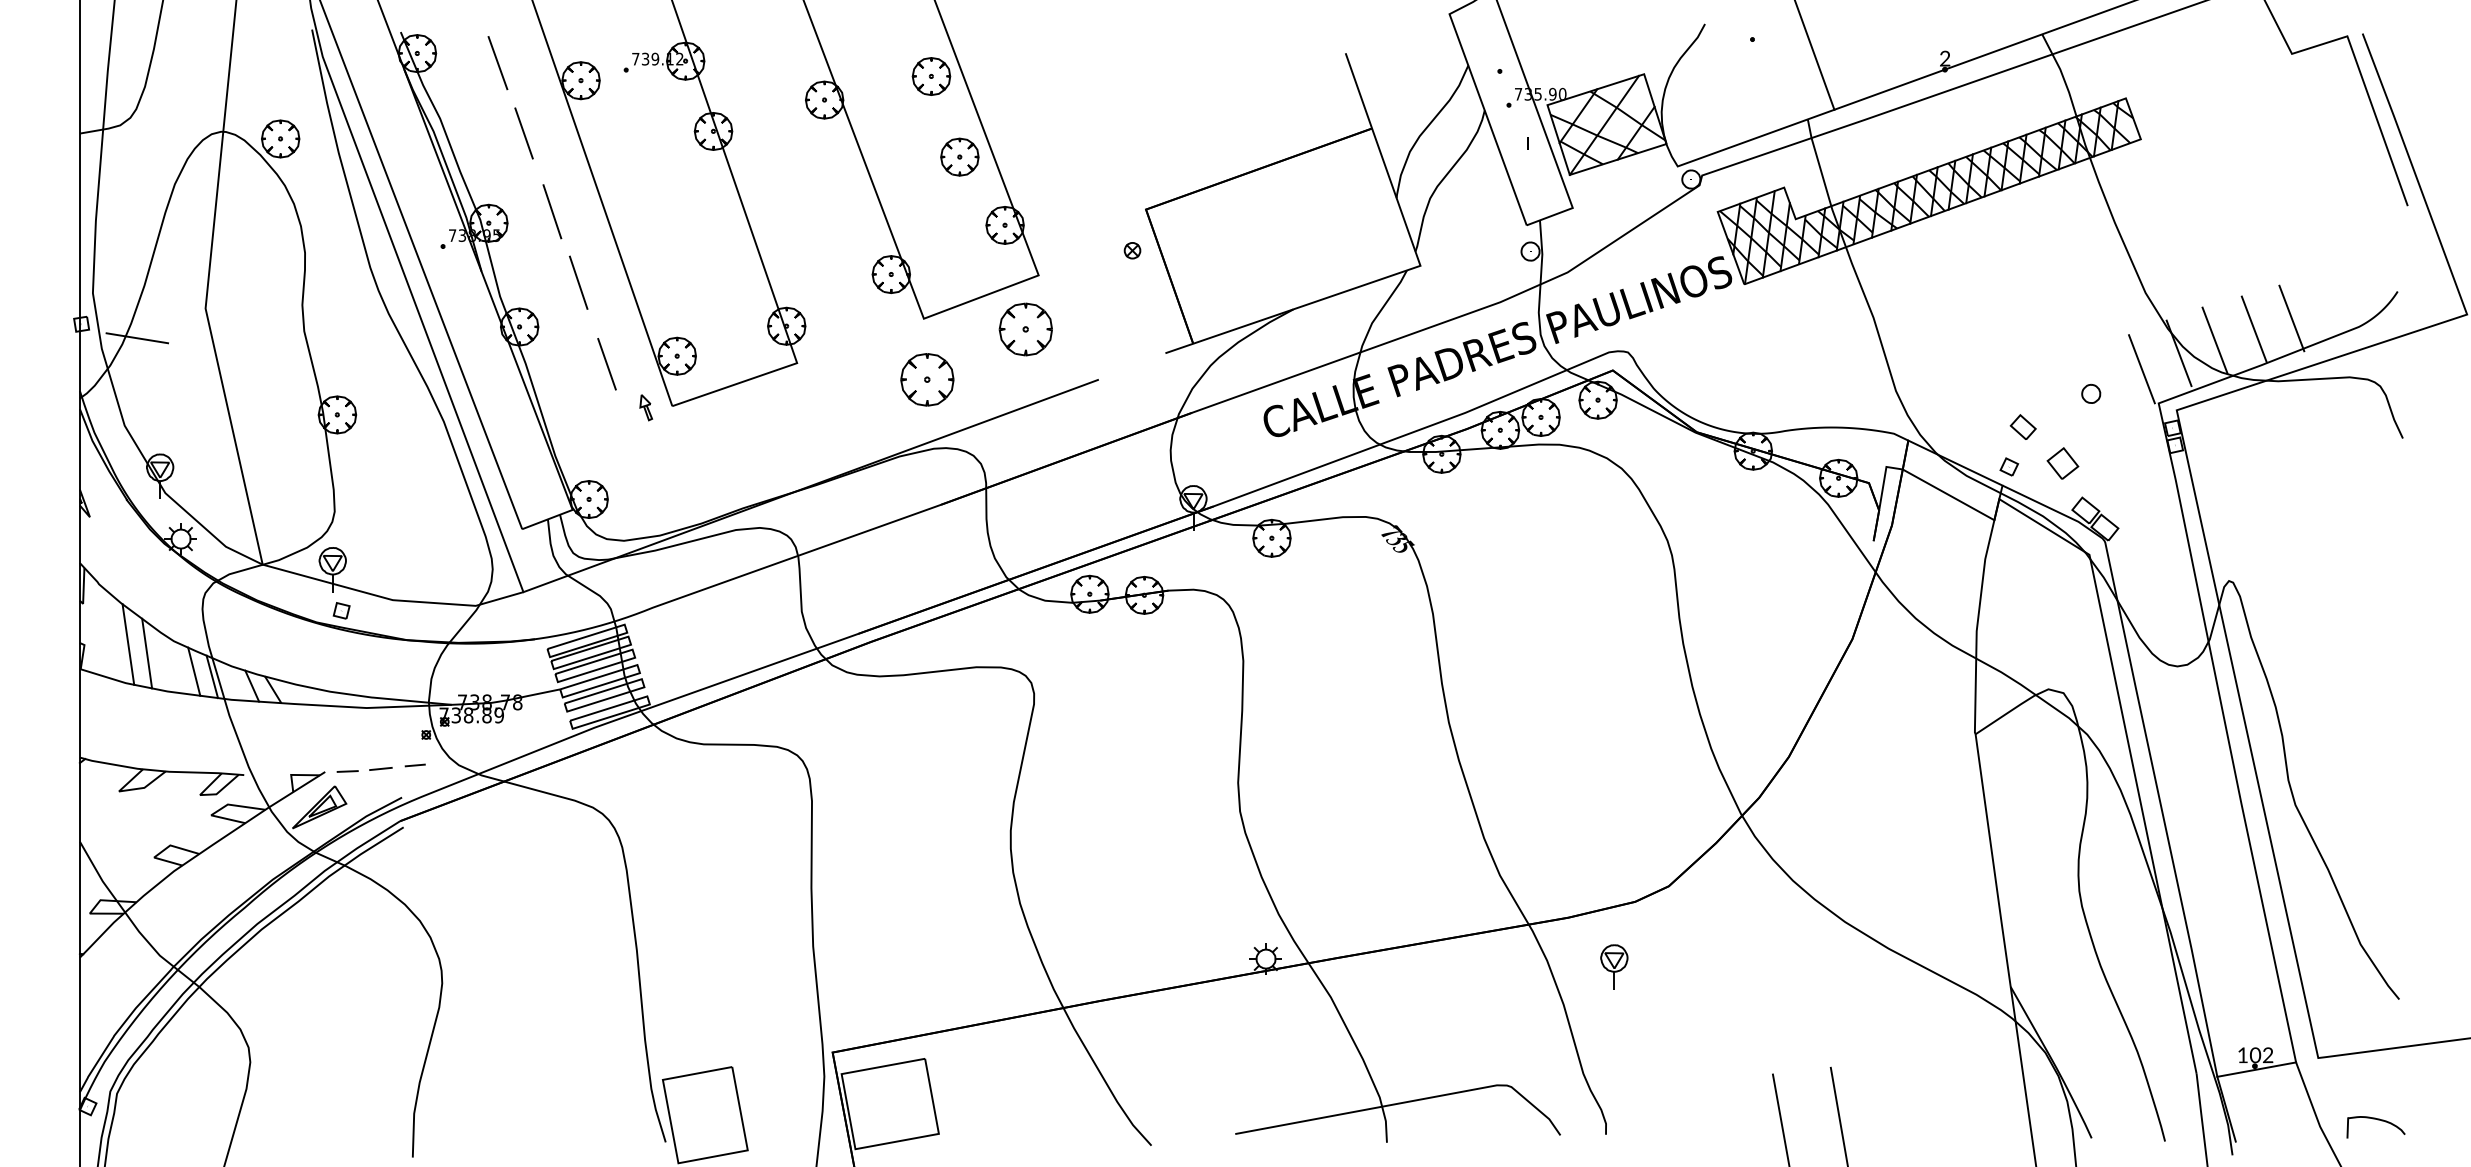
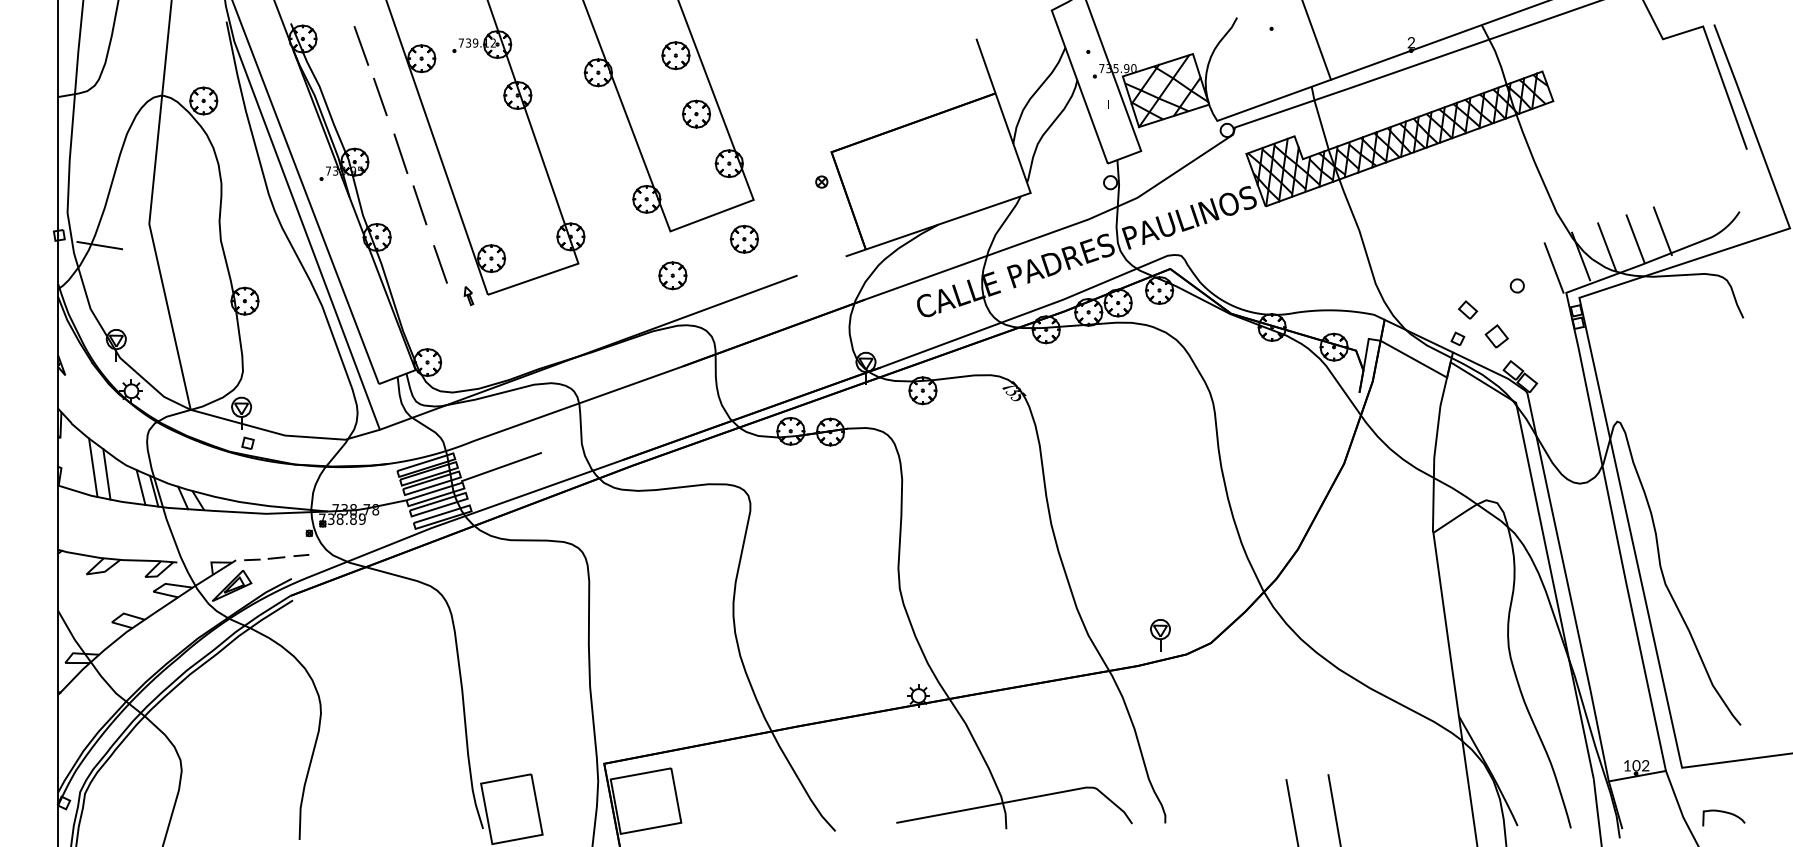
part: (1025, 329) -> (744, 239), size x0.71
part: (926, 379) -> (672, 275), size x0.71
line: (690, 643) -> (501, 467), added
part: (1614, 966) -> (1160, 635), moved

